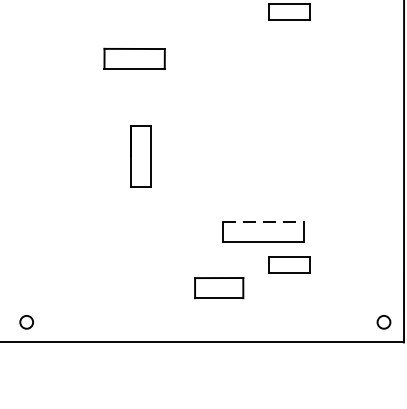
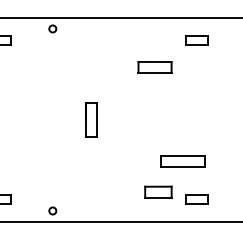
part: (133, 58) -> (154, 67), moved
part: (140, 155) -> (91, 119), moved
line: (264, 221) -> (183, 155), dashed -> solid
part: (288, 264) -> (196, 199), moved

